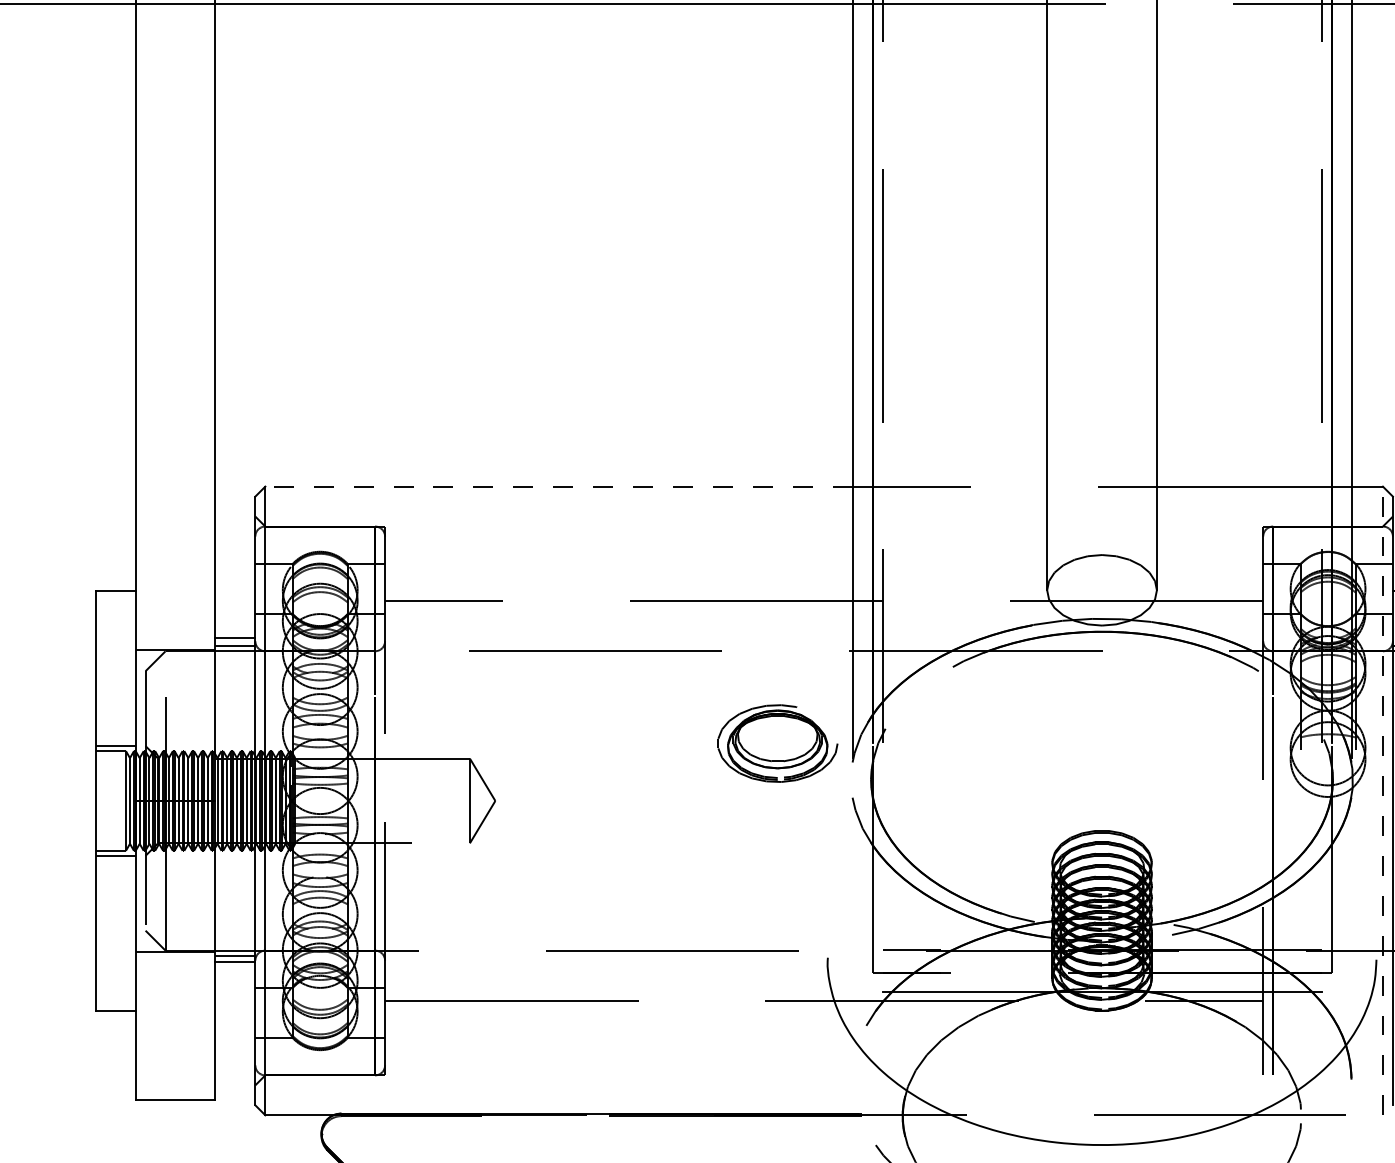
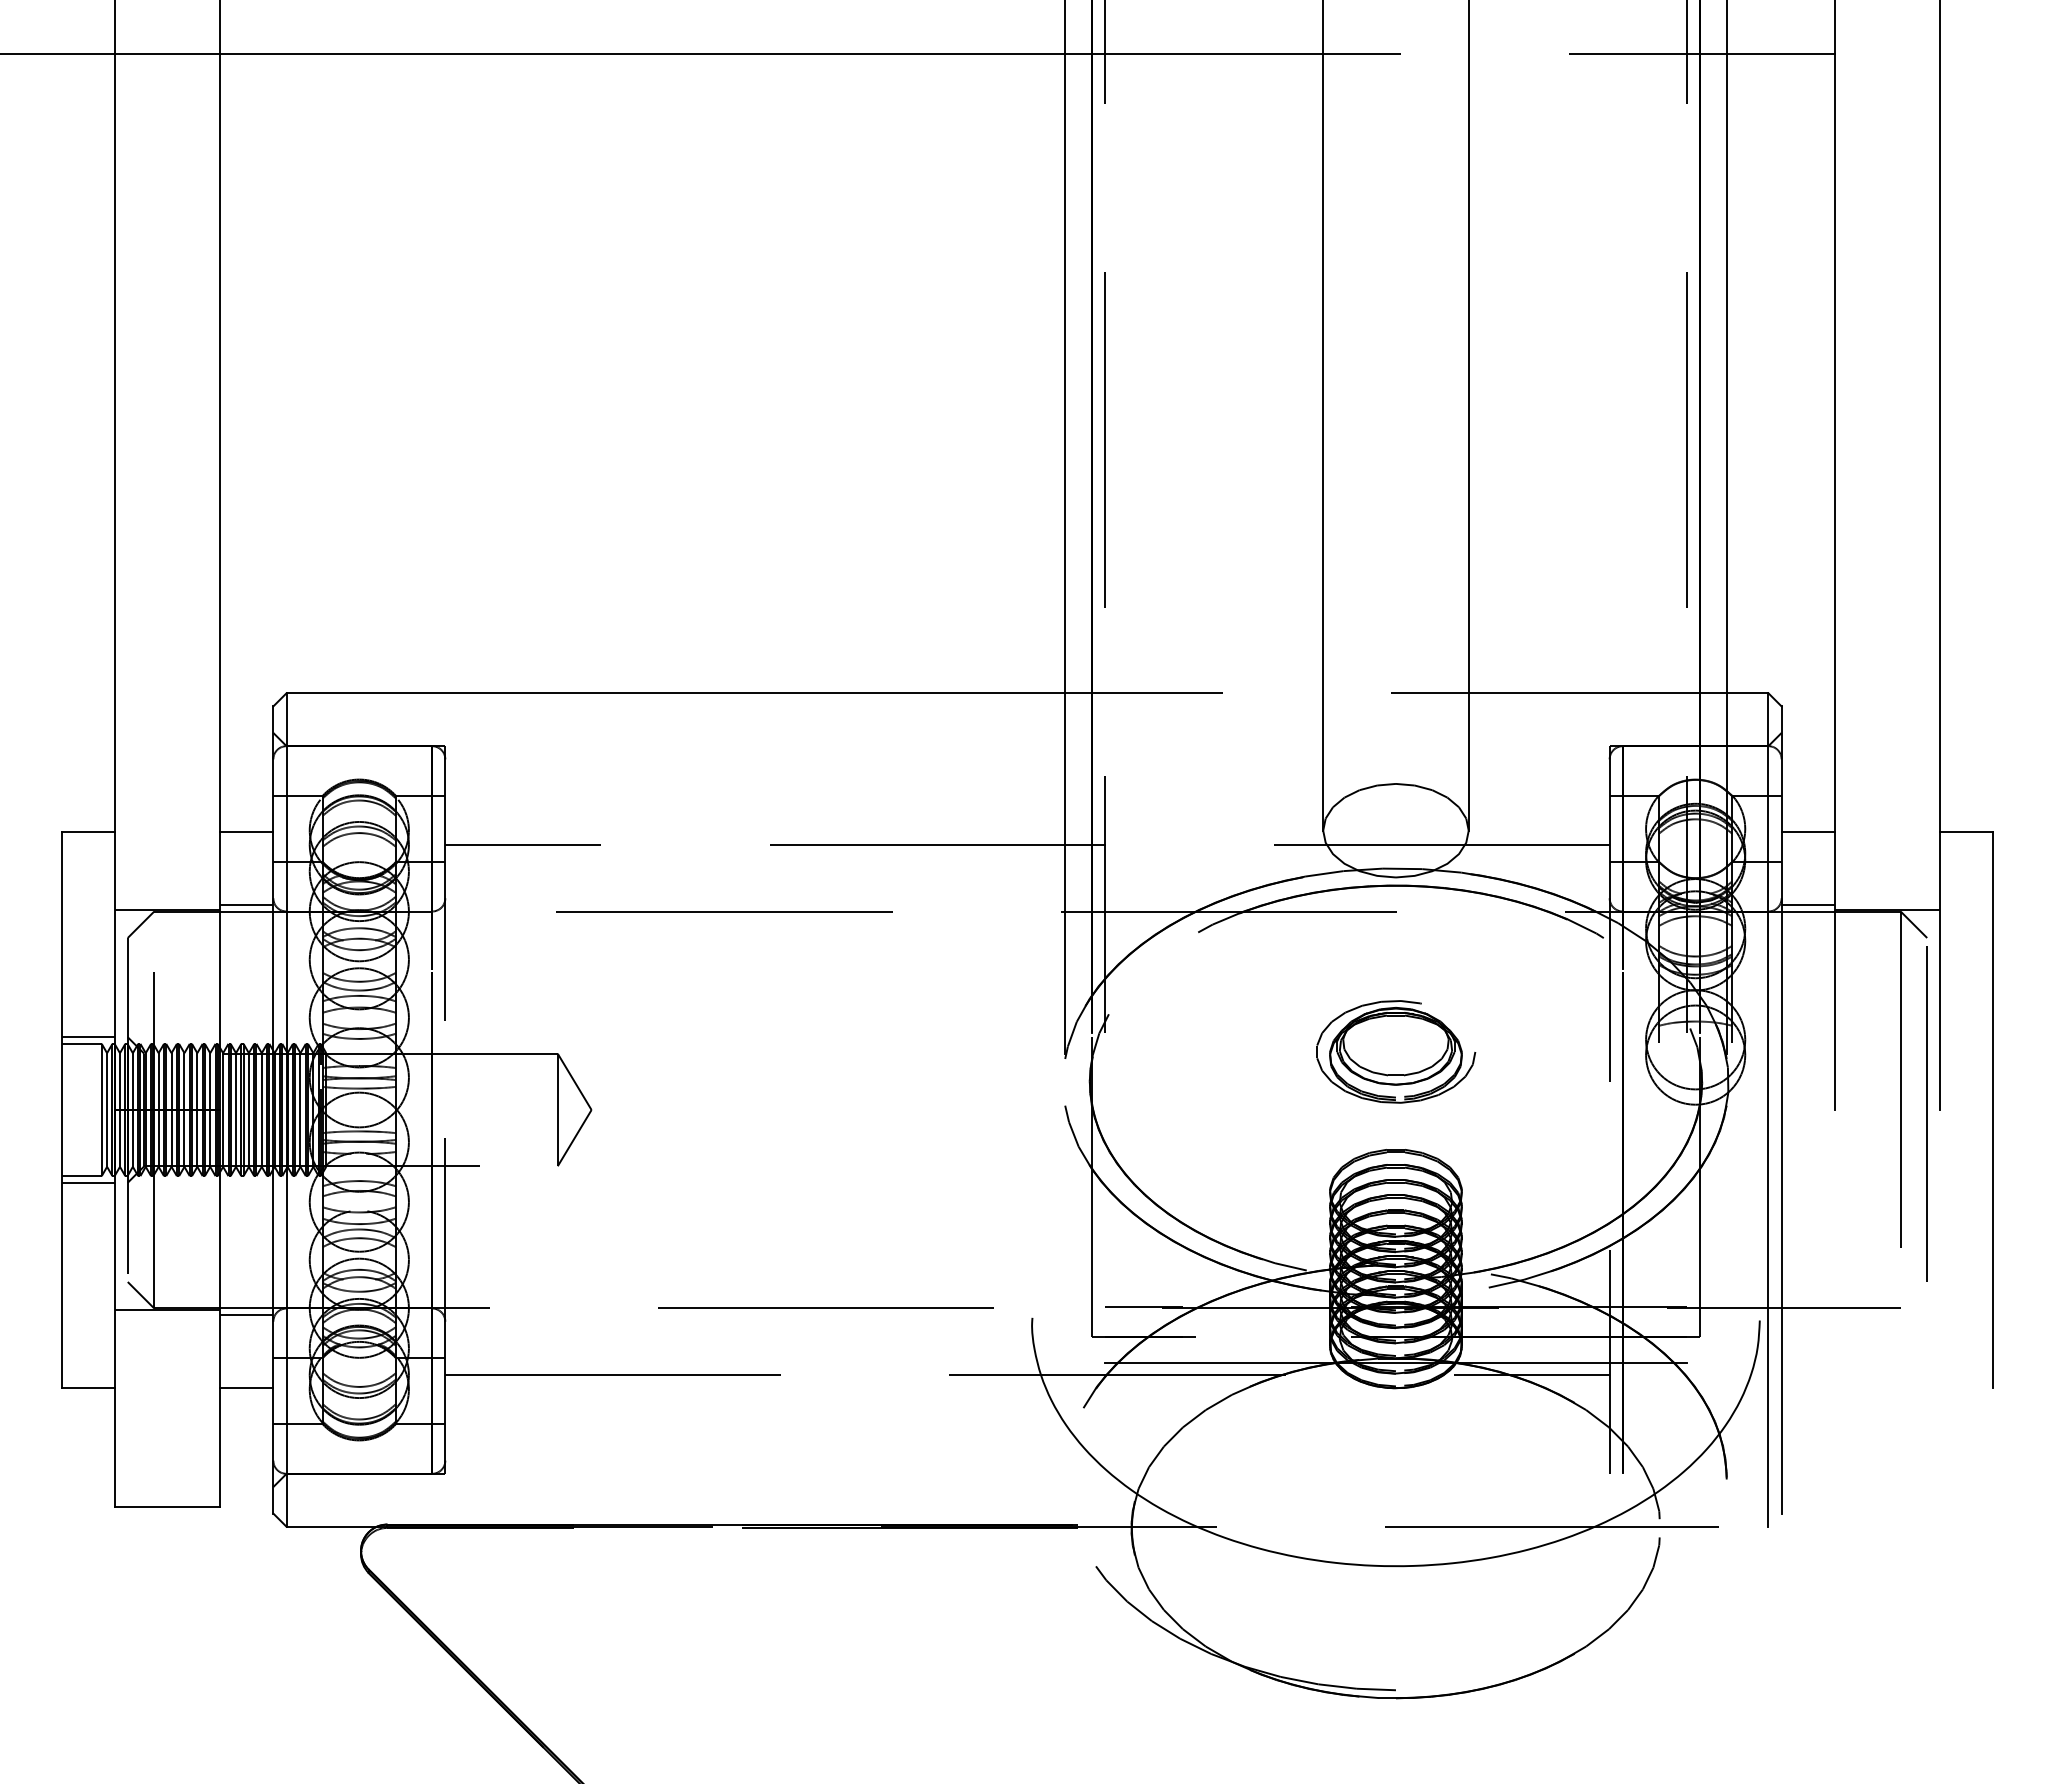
line: (558, 486) -> (675, 693), dashed -> solid
line: (235, 638) -> (246, 832), moved
part: (778, 743) -> (1396, 1051), moved
line: (1383, 801) -> (1768, 1110), dashed -> solid
line: (235, 961) -> (246, 1387), moved

